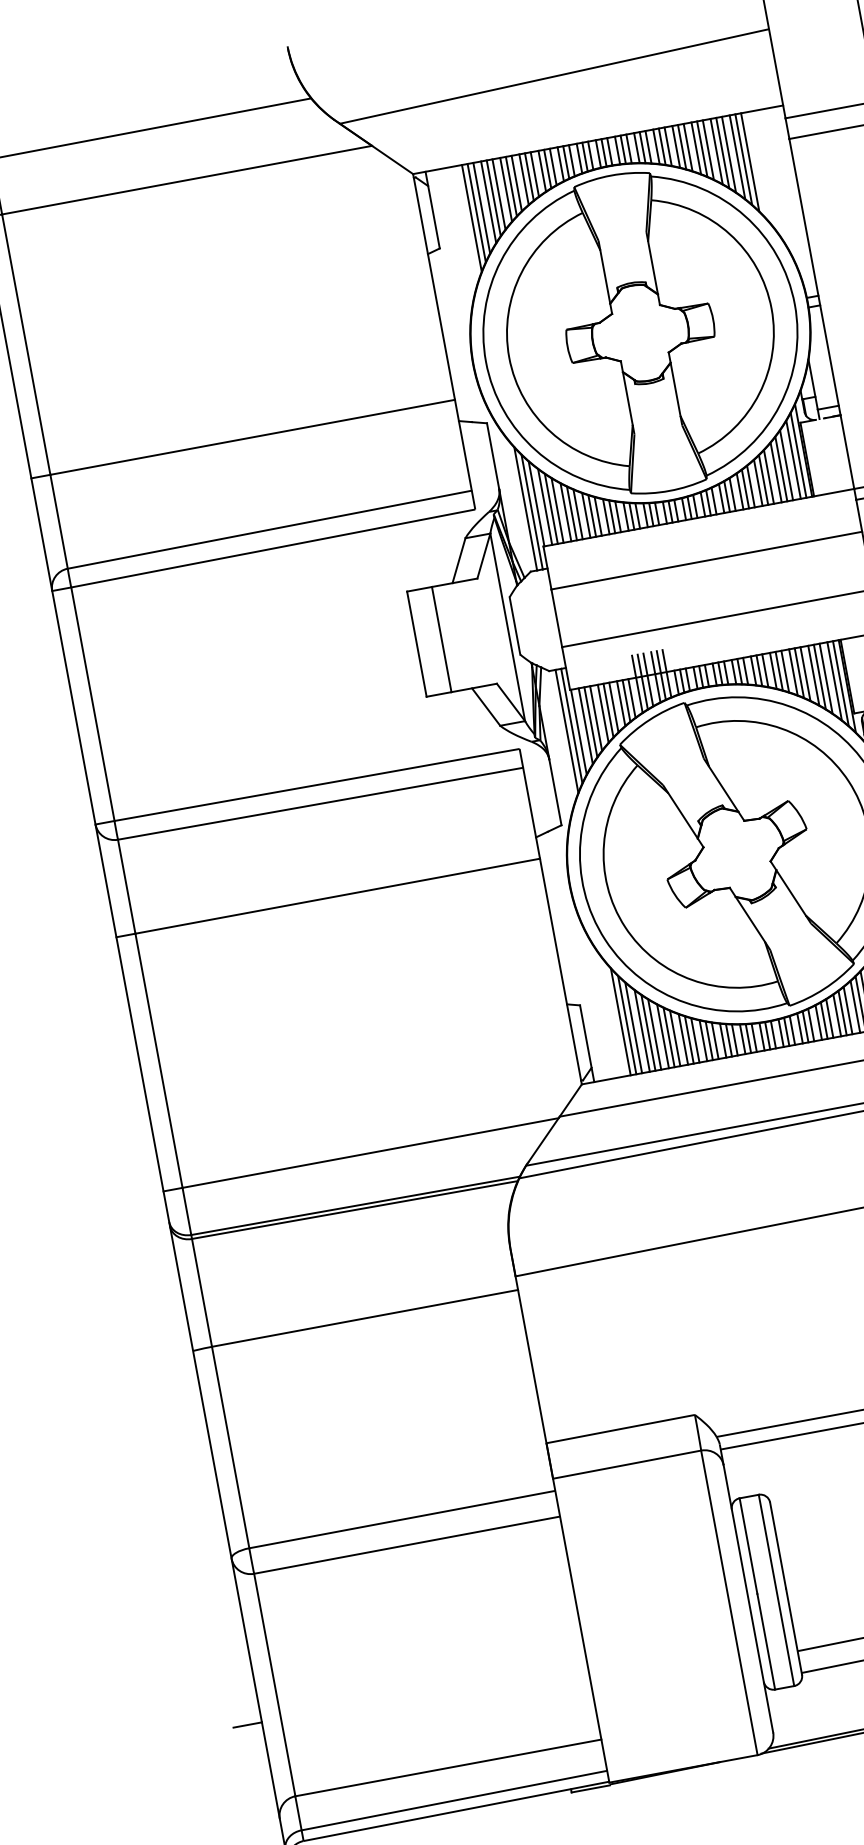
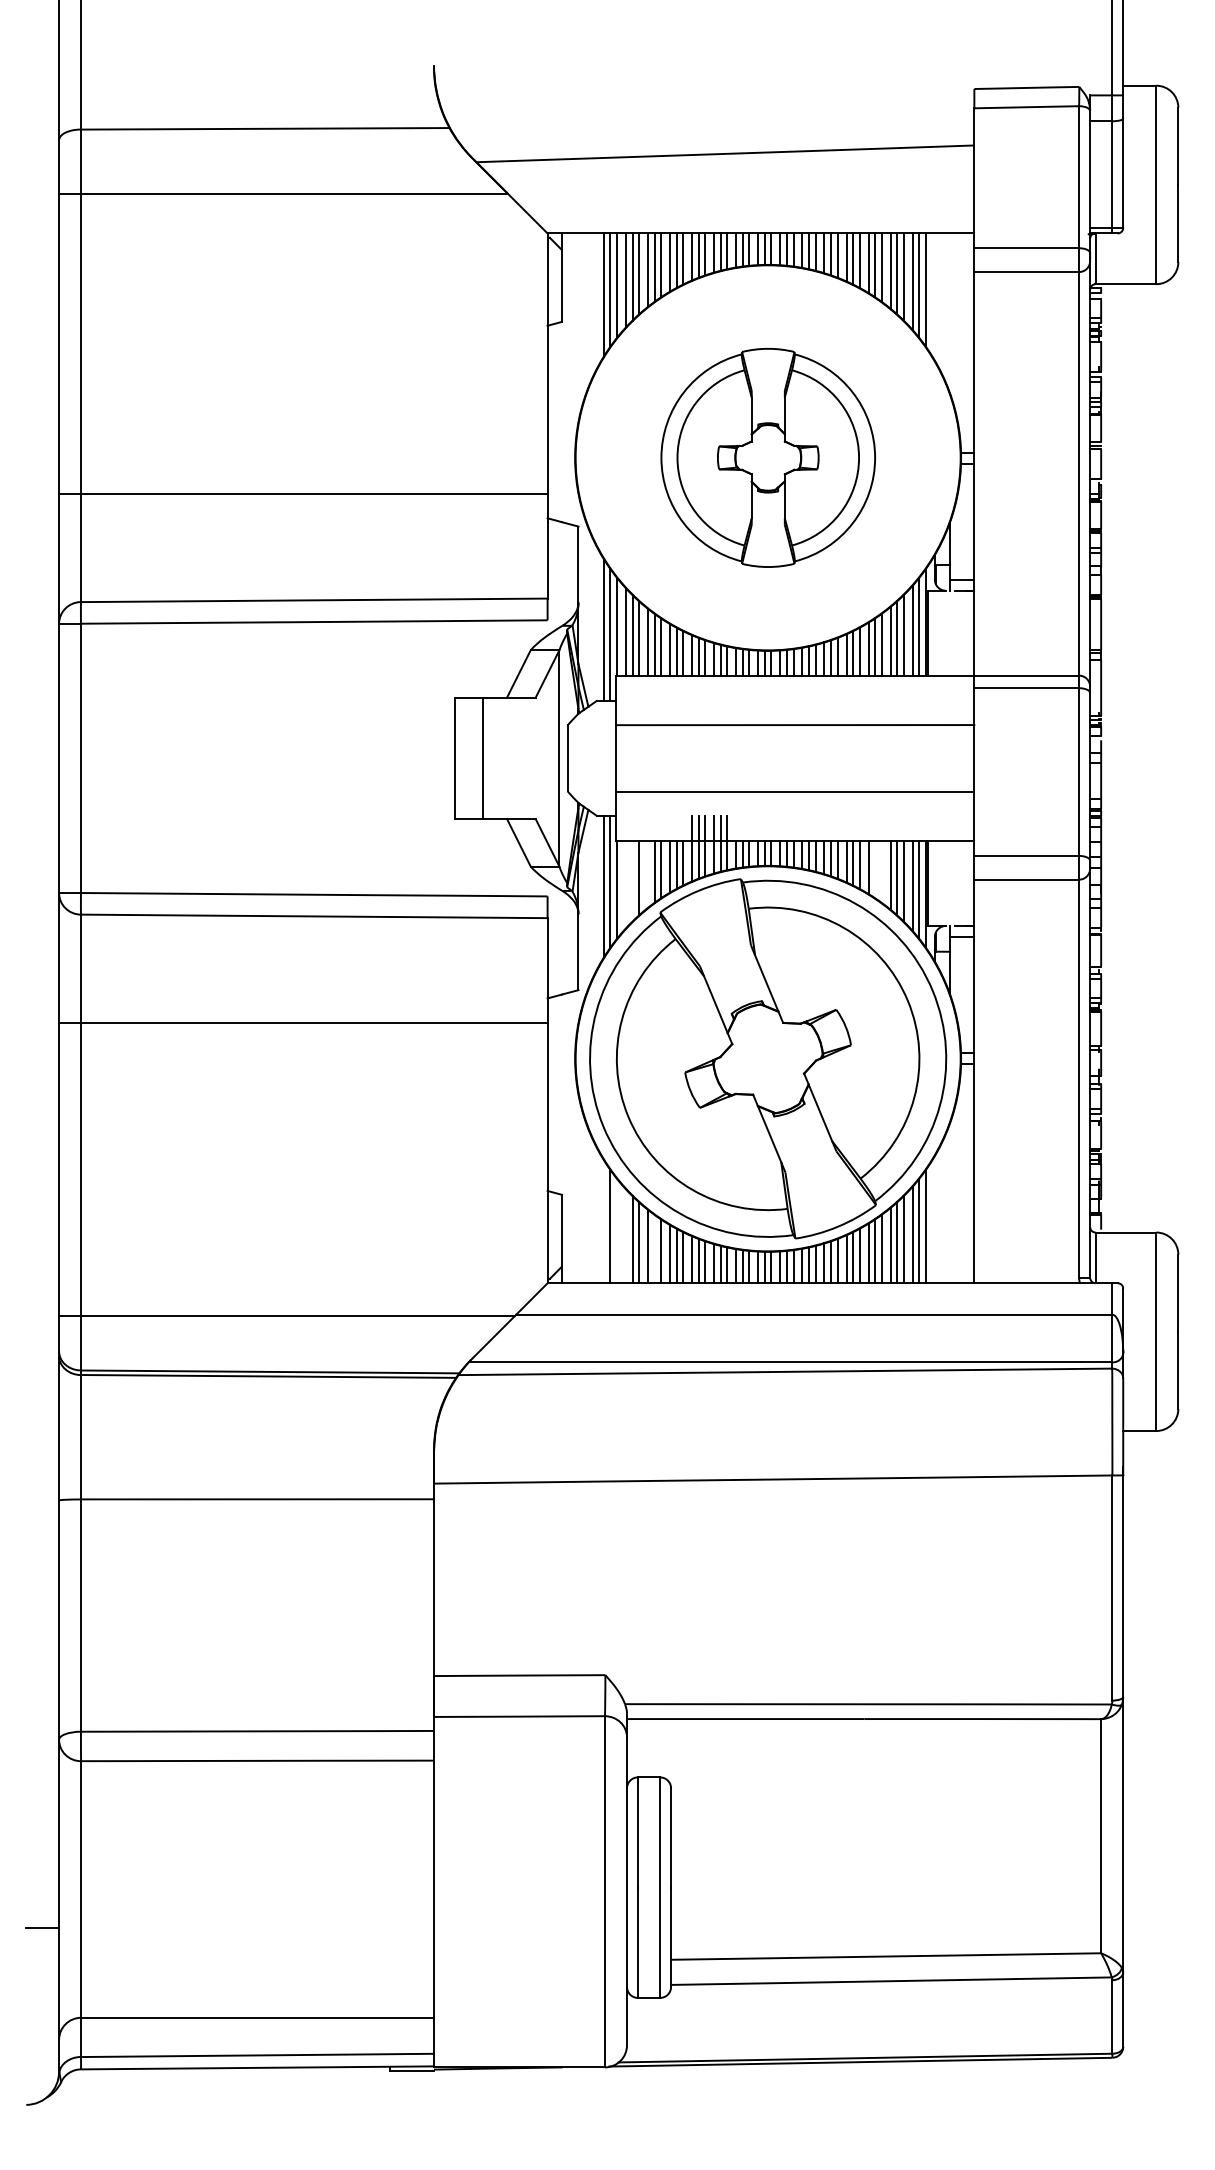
part: (640, 332) -> (768, 457), size x0.6
line: (799, 672) -> (875, 869), removed
line: (805, 673) -> (881, 871), removed
line: (603, 713) -> (648, 874), removed
line: (590, 722) -> (632, 881), removed
line: (586, 725) -> (626, 884), removed
line: (620, 1021) -> (603, 1221), removed
line: (633, 1027) -> (617, 1230), removed
line: (642, 1031) -> (626, 1236), removed
line: (668, 1037) -> (654, 1248), removed

